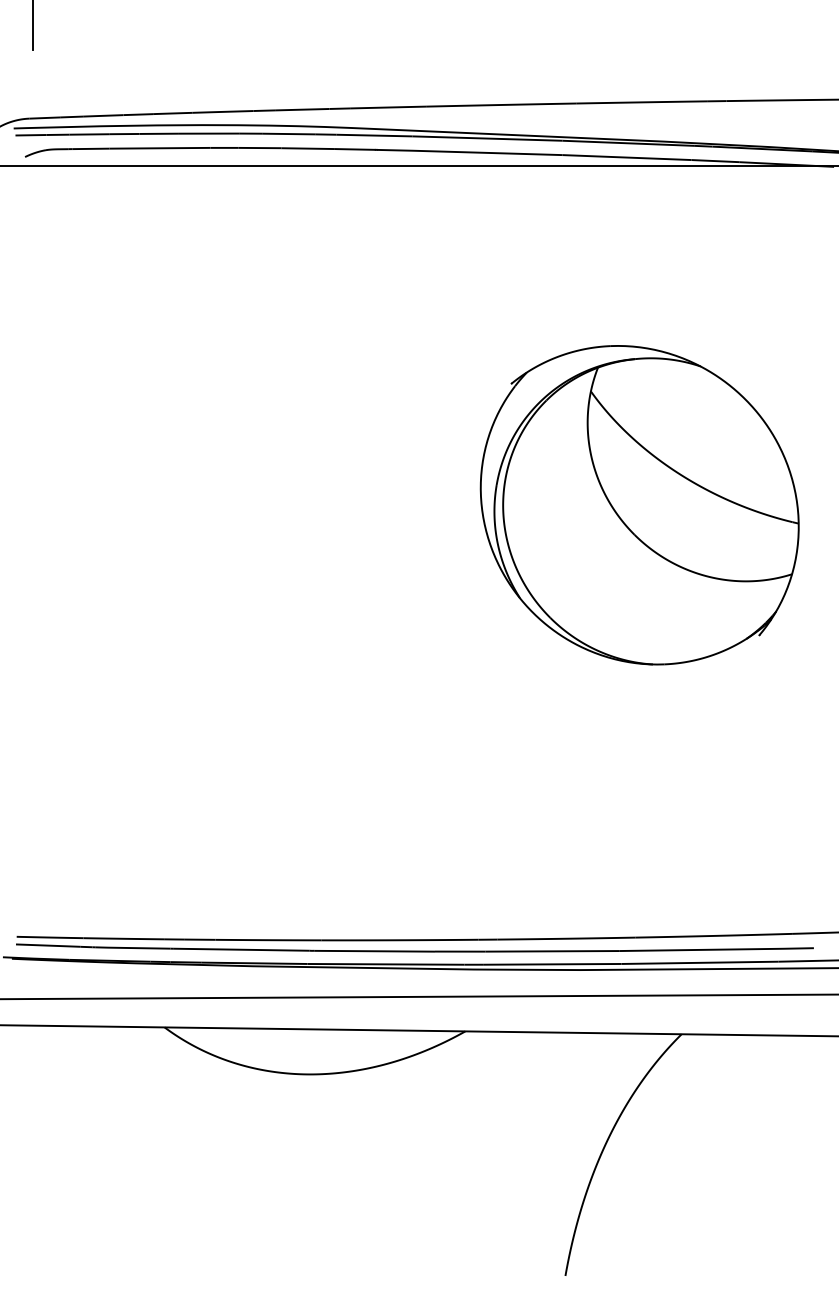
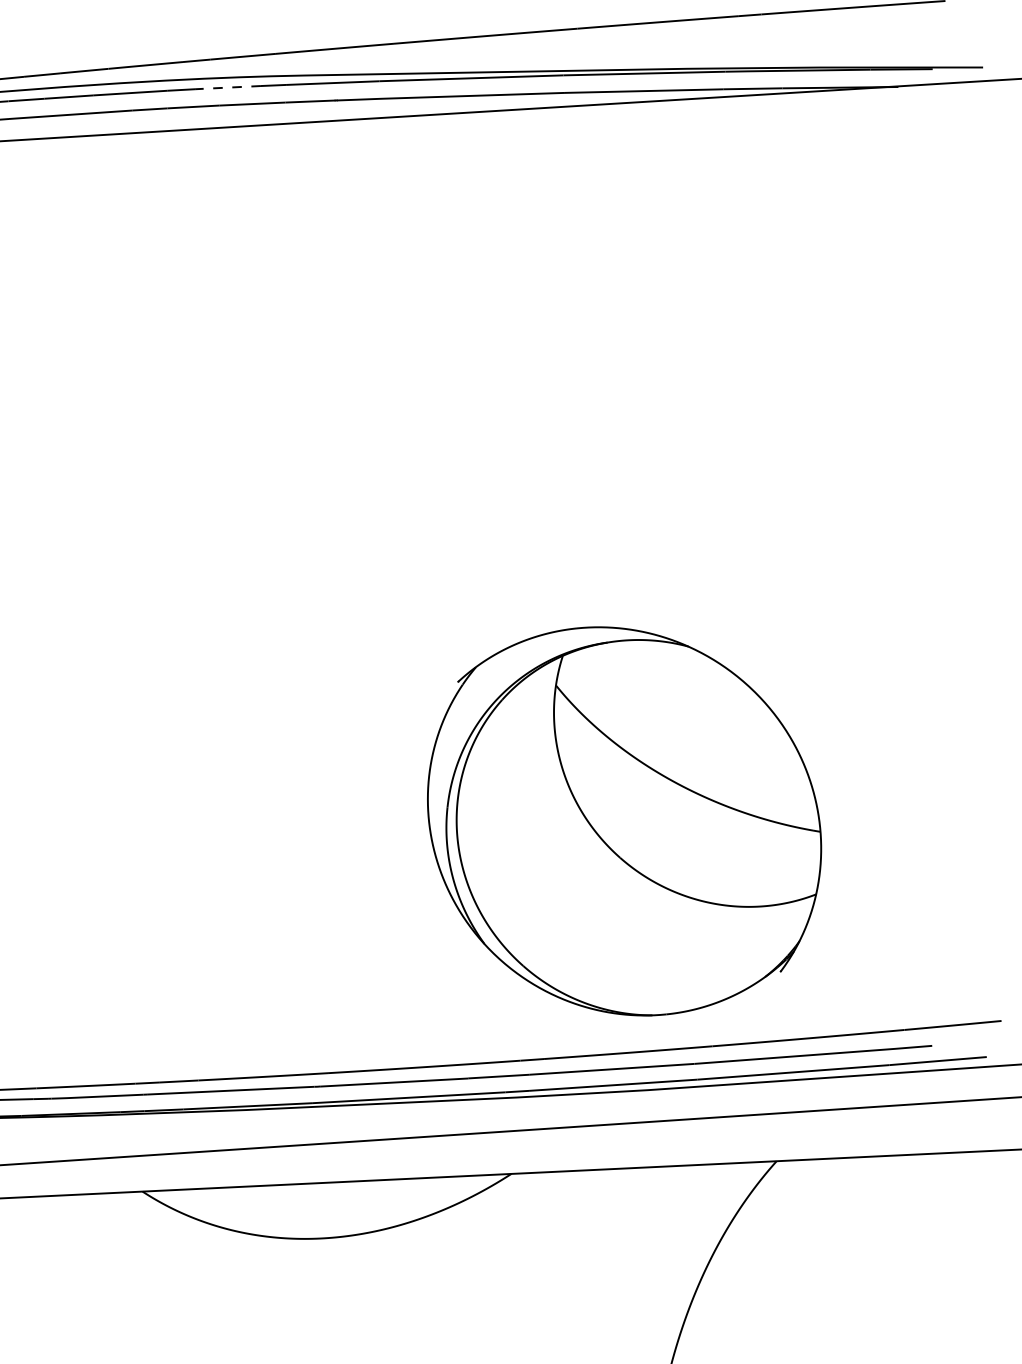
line: (288, 134) -> (227, 88), solid -> dashed
part: (639, 505) -> (624, 821), moved

